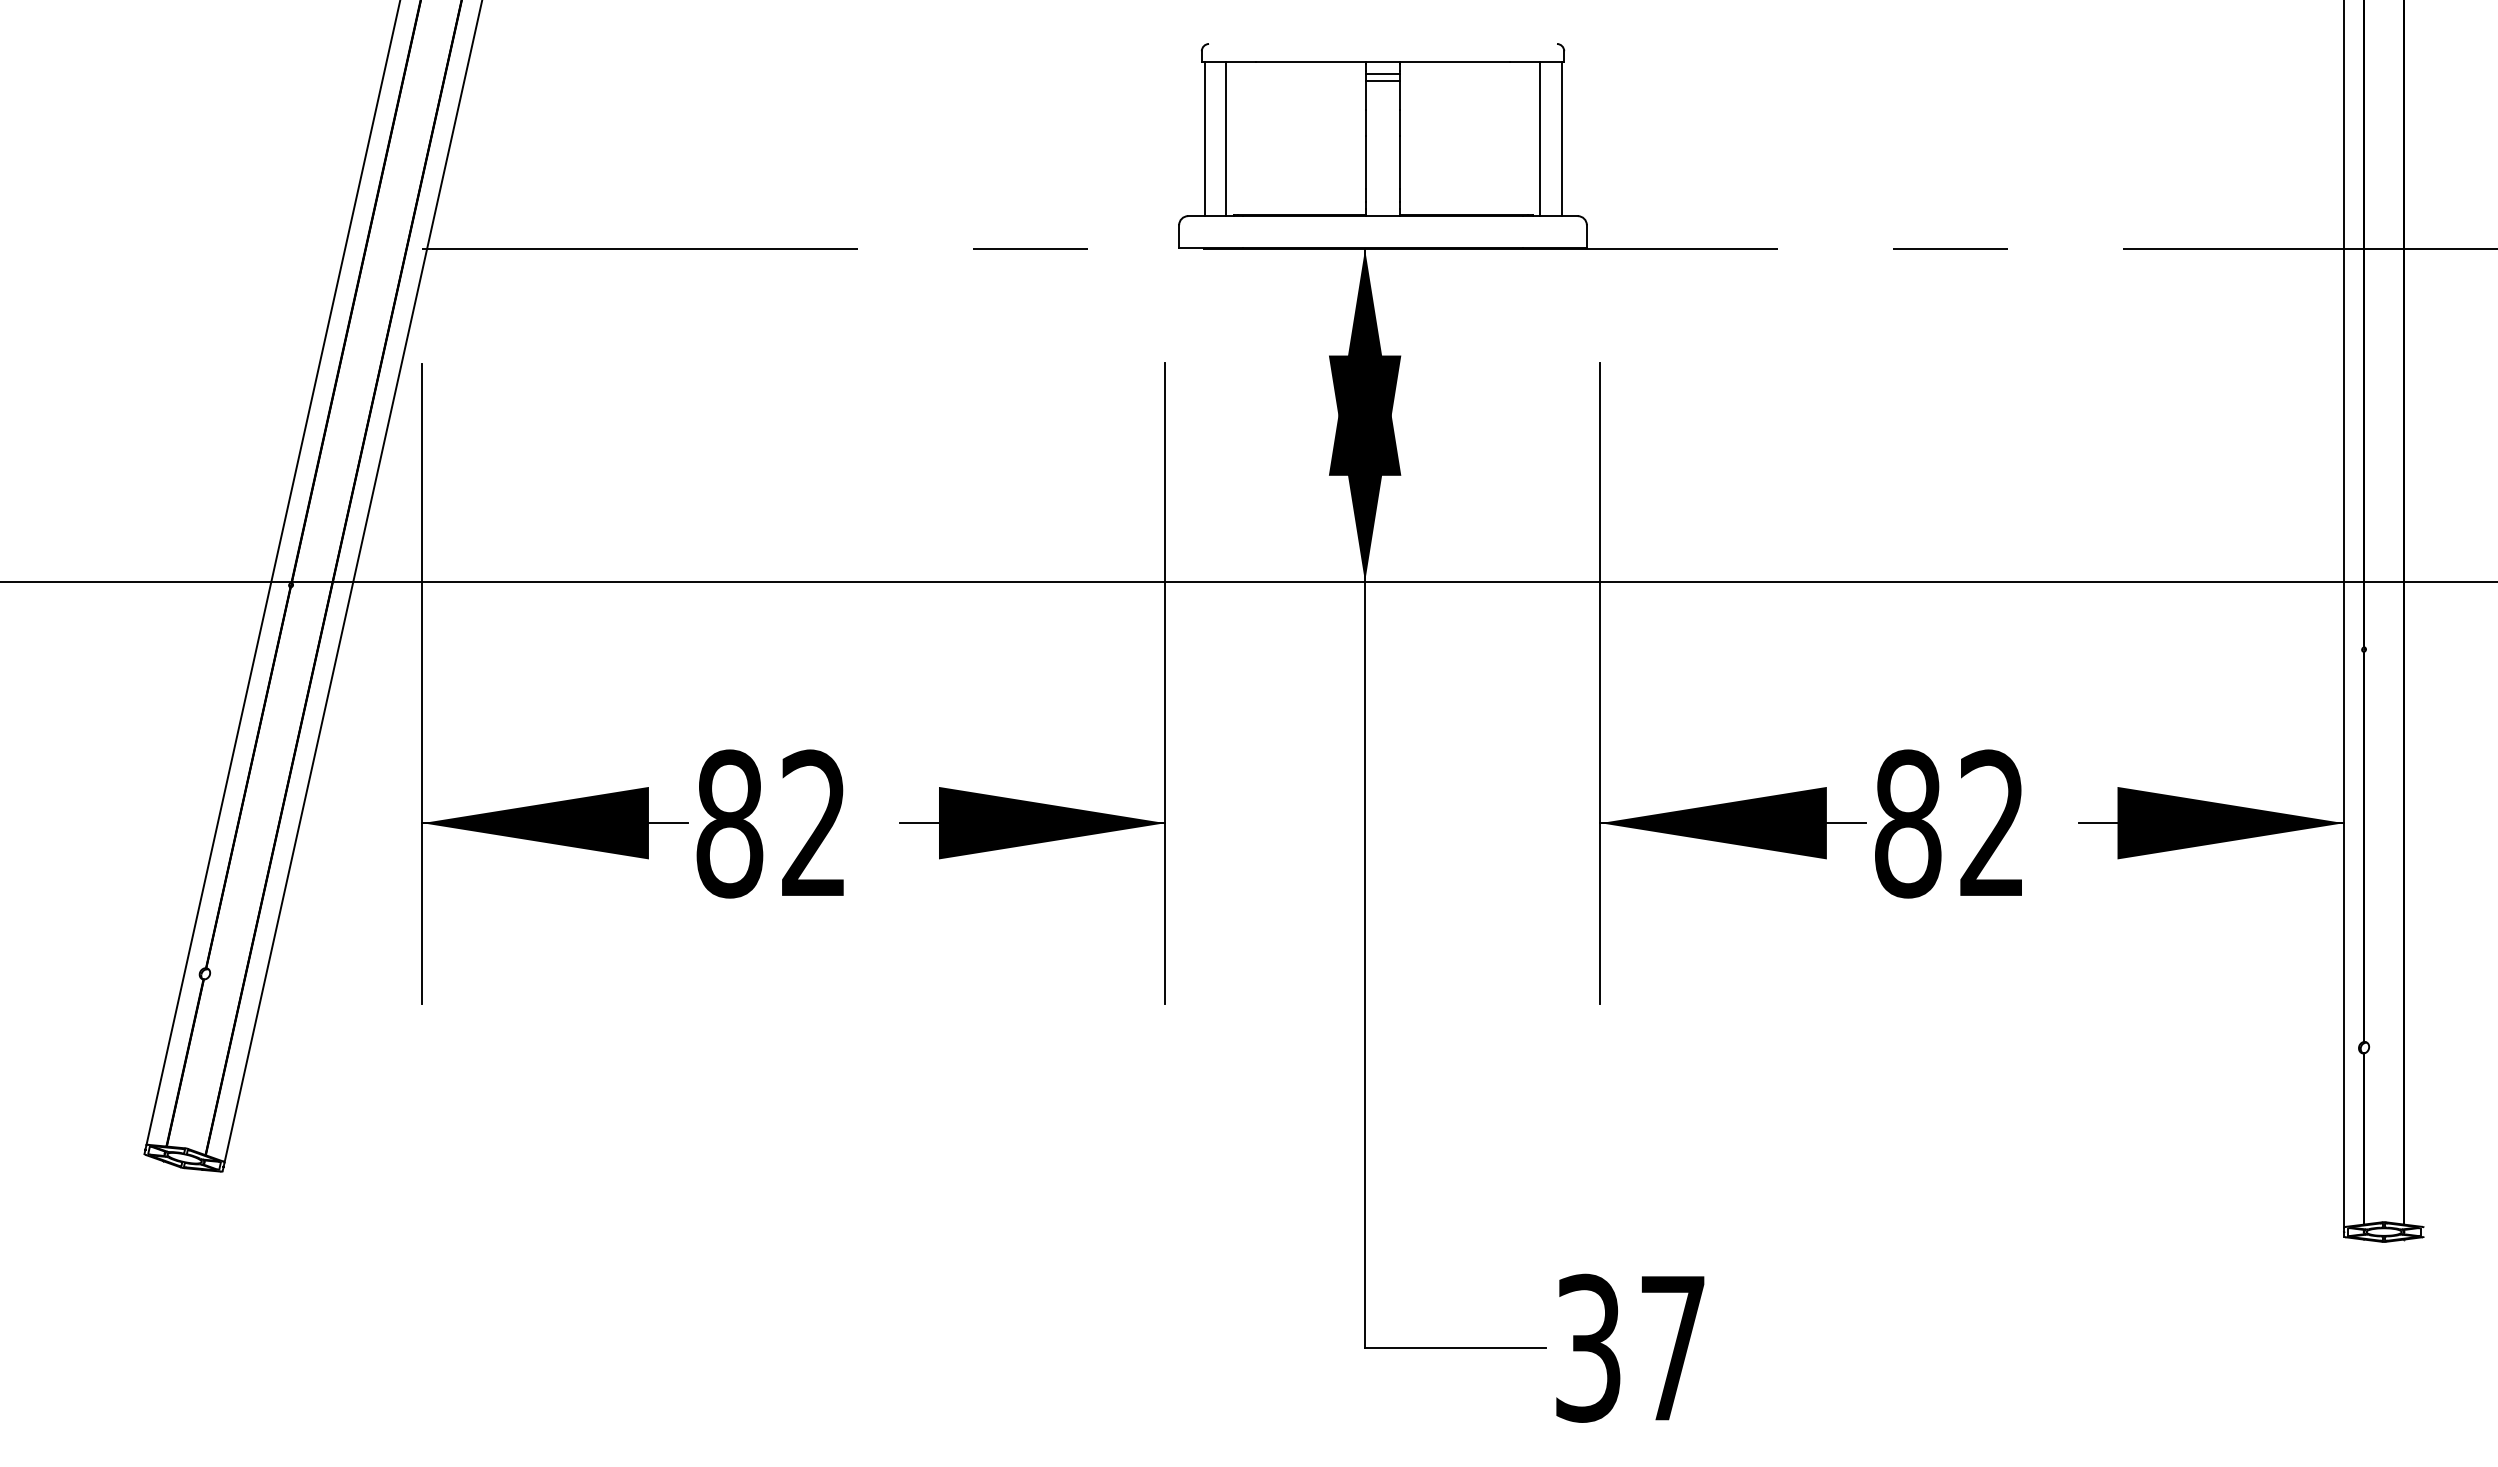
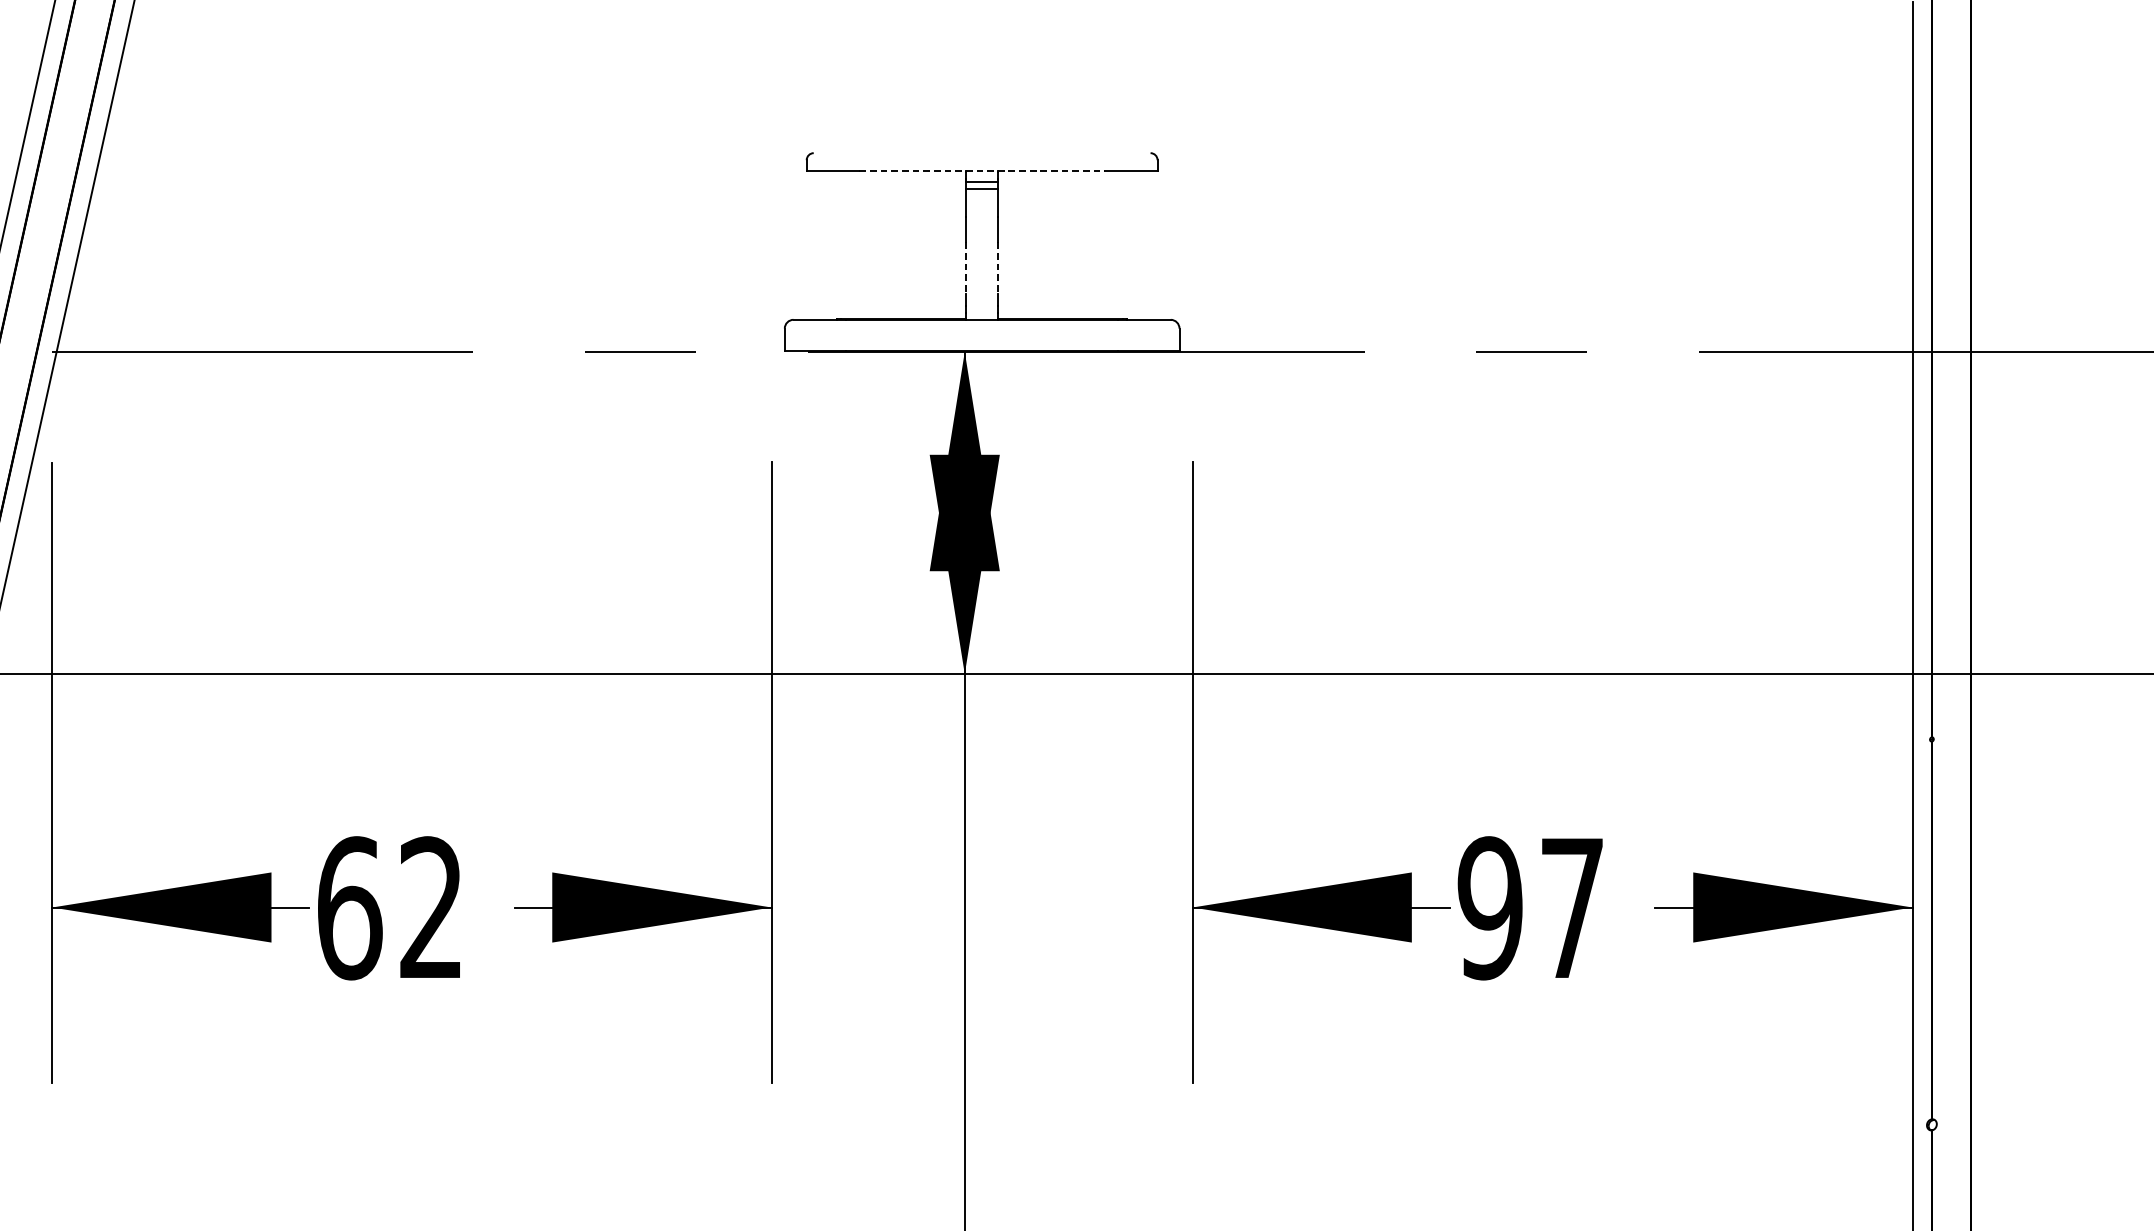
line: (1383, 62) -> (982, 171), solid -> dashed
line: (1204, 139) -> (809, 245), removed
line: (1226, 139) -> (830, 245), removed
line: (1539, 139) -> (1133, 245), removed
line: (1561, 139) -> (1154, 245), removed
line: (1366, 162) -> (966, 267), solid -> dashed
line: (1399, 162) -> (998, 267), solid -> dashed
text: (729, 823) -> (349, 907), 82 -> 62
text: (1948, 823) -> (1529, 907), 82 -> 97

